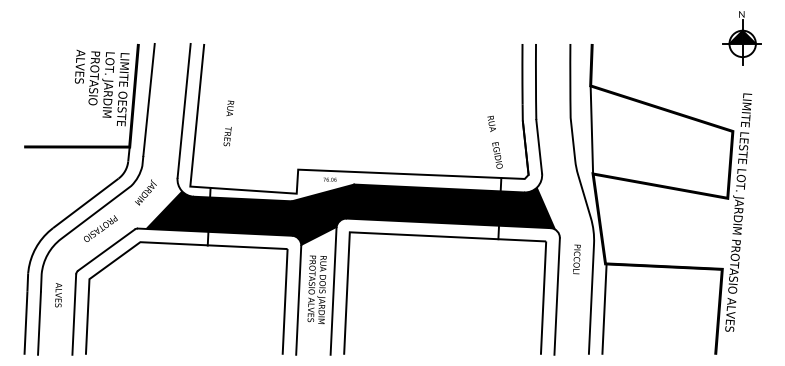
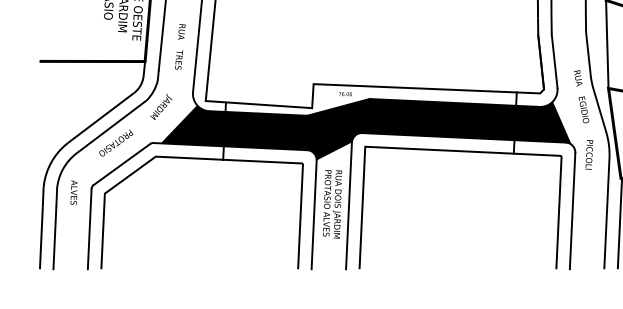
text: (228, 123) -> (179, 46), moved
text: (494, 141) -> (580, 95), moved
text: (576, 259) -> (588, 154), moved
text: (58, 295) -> (73, 192), moved

